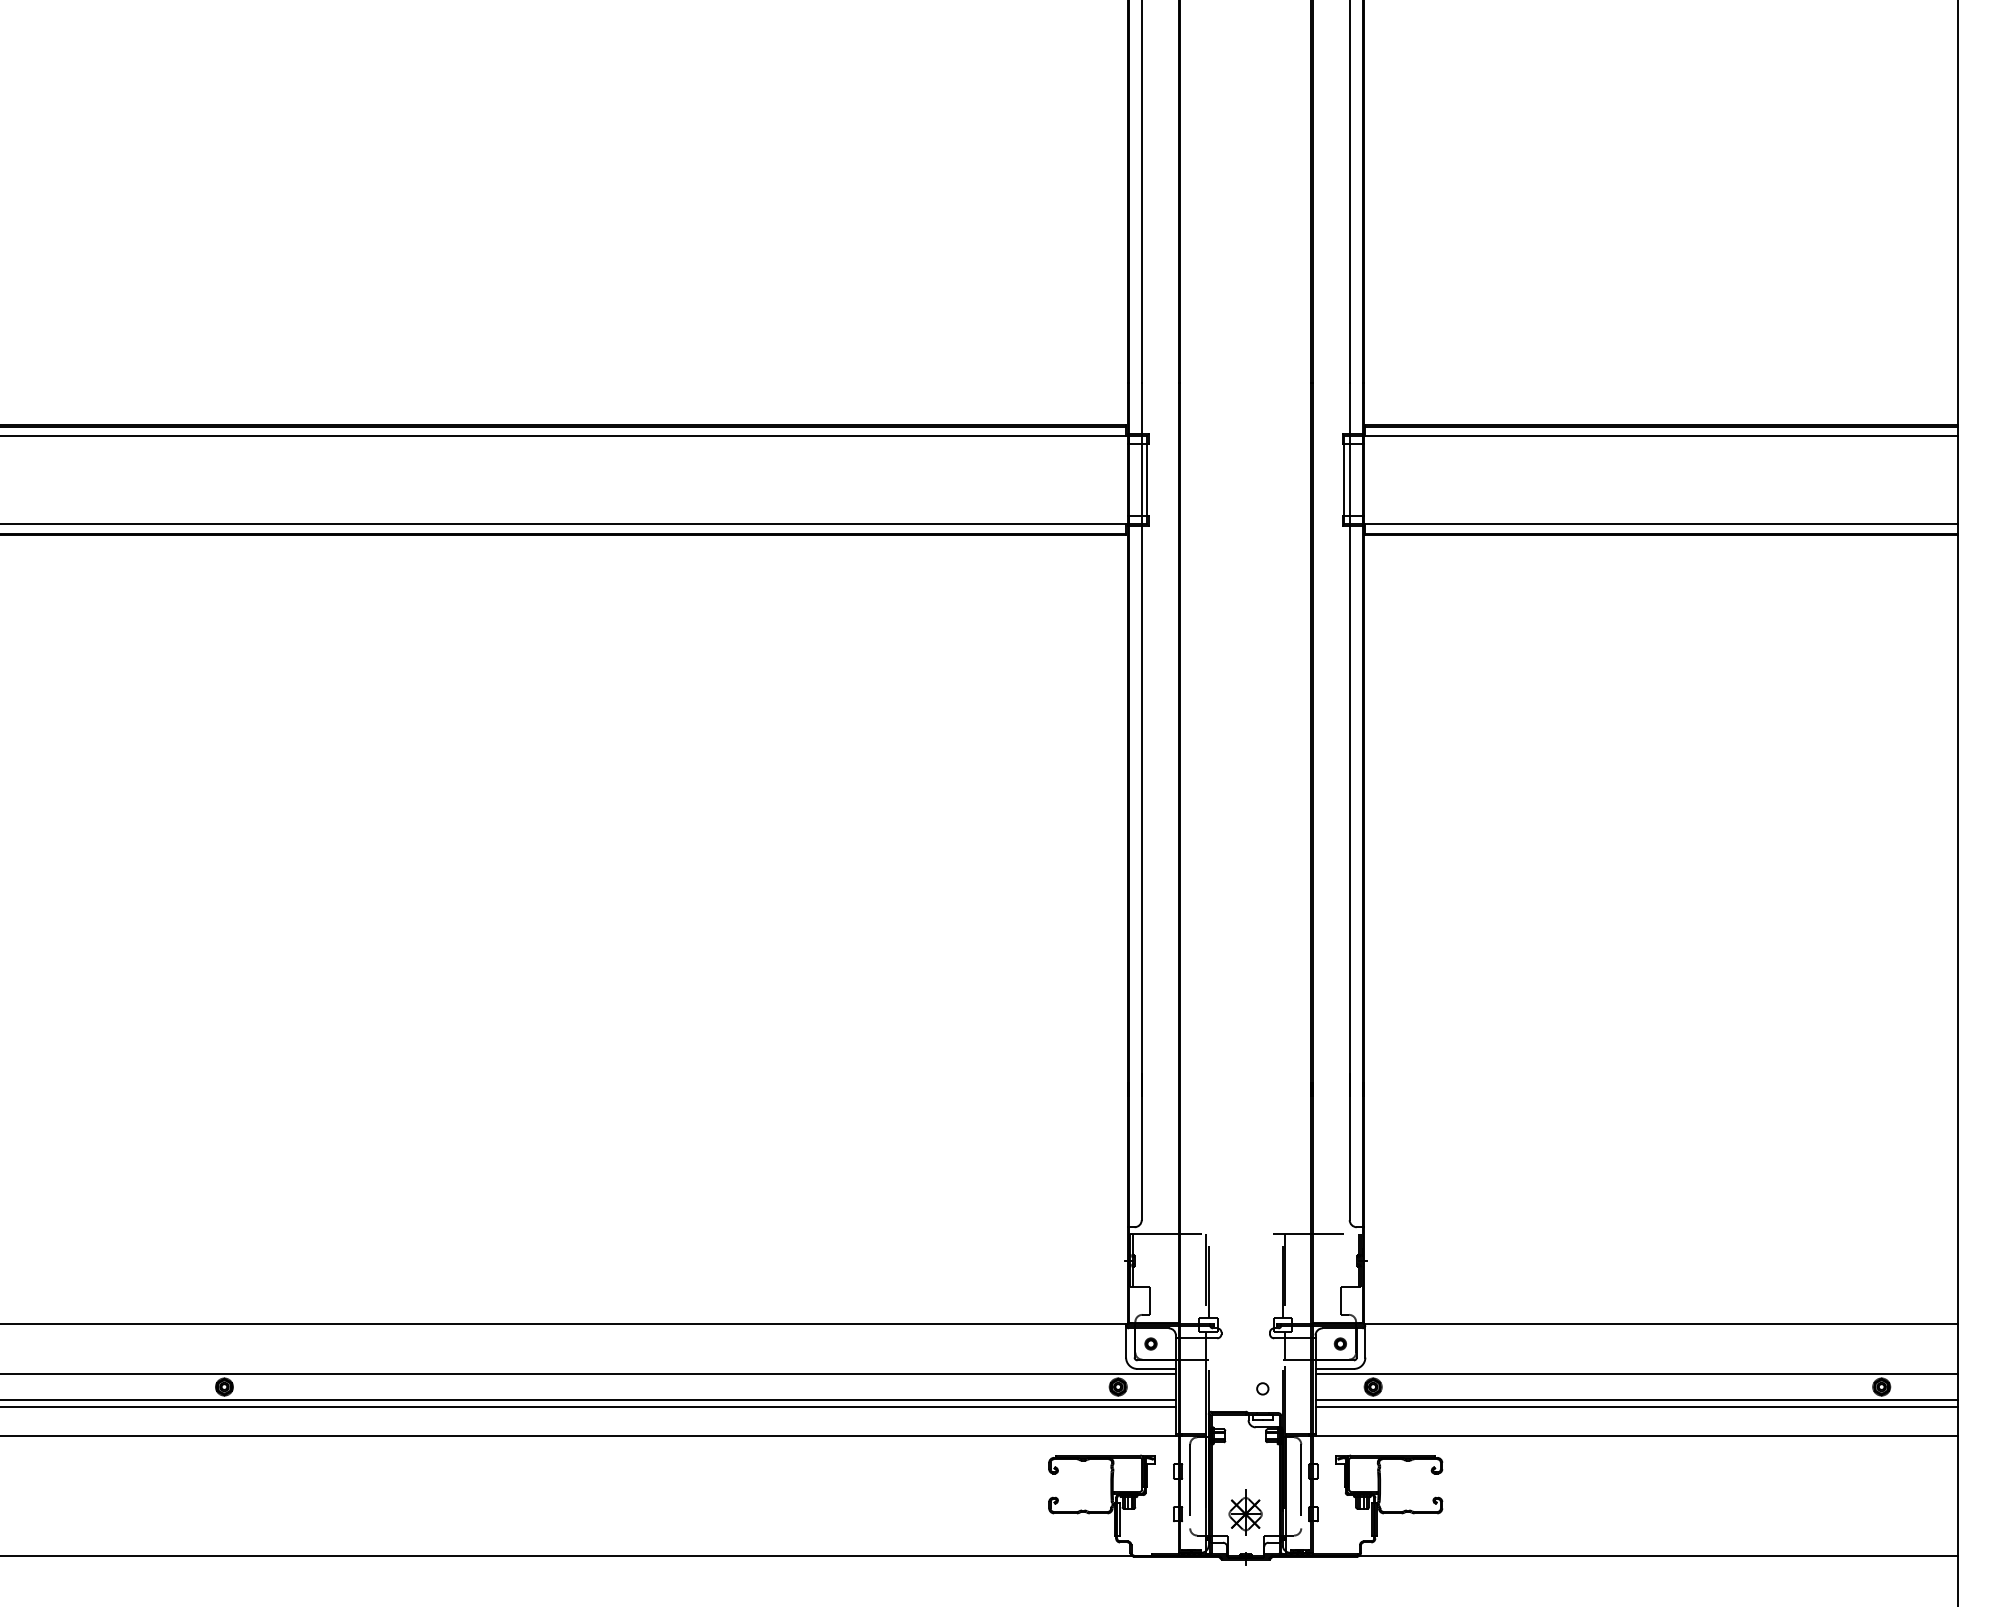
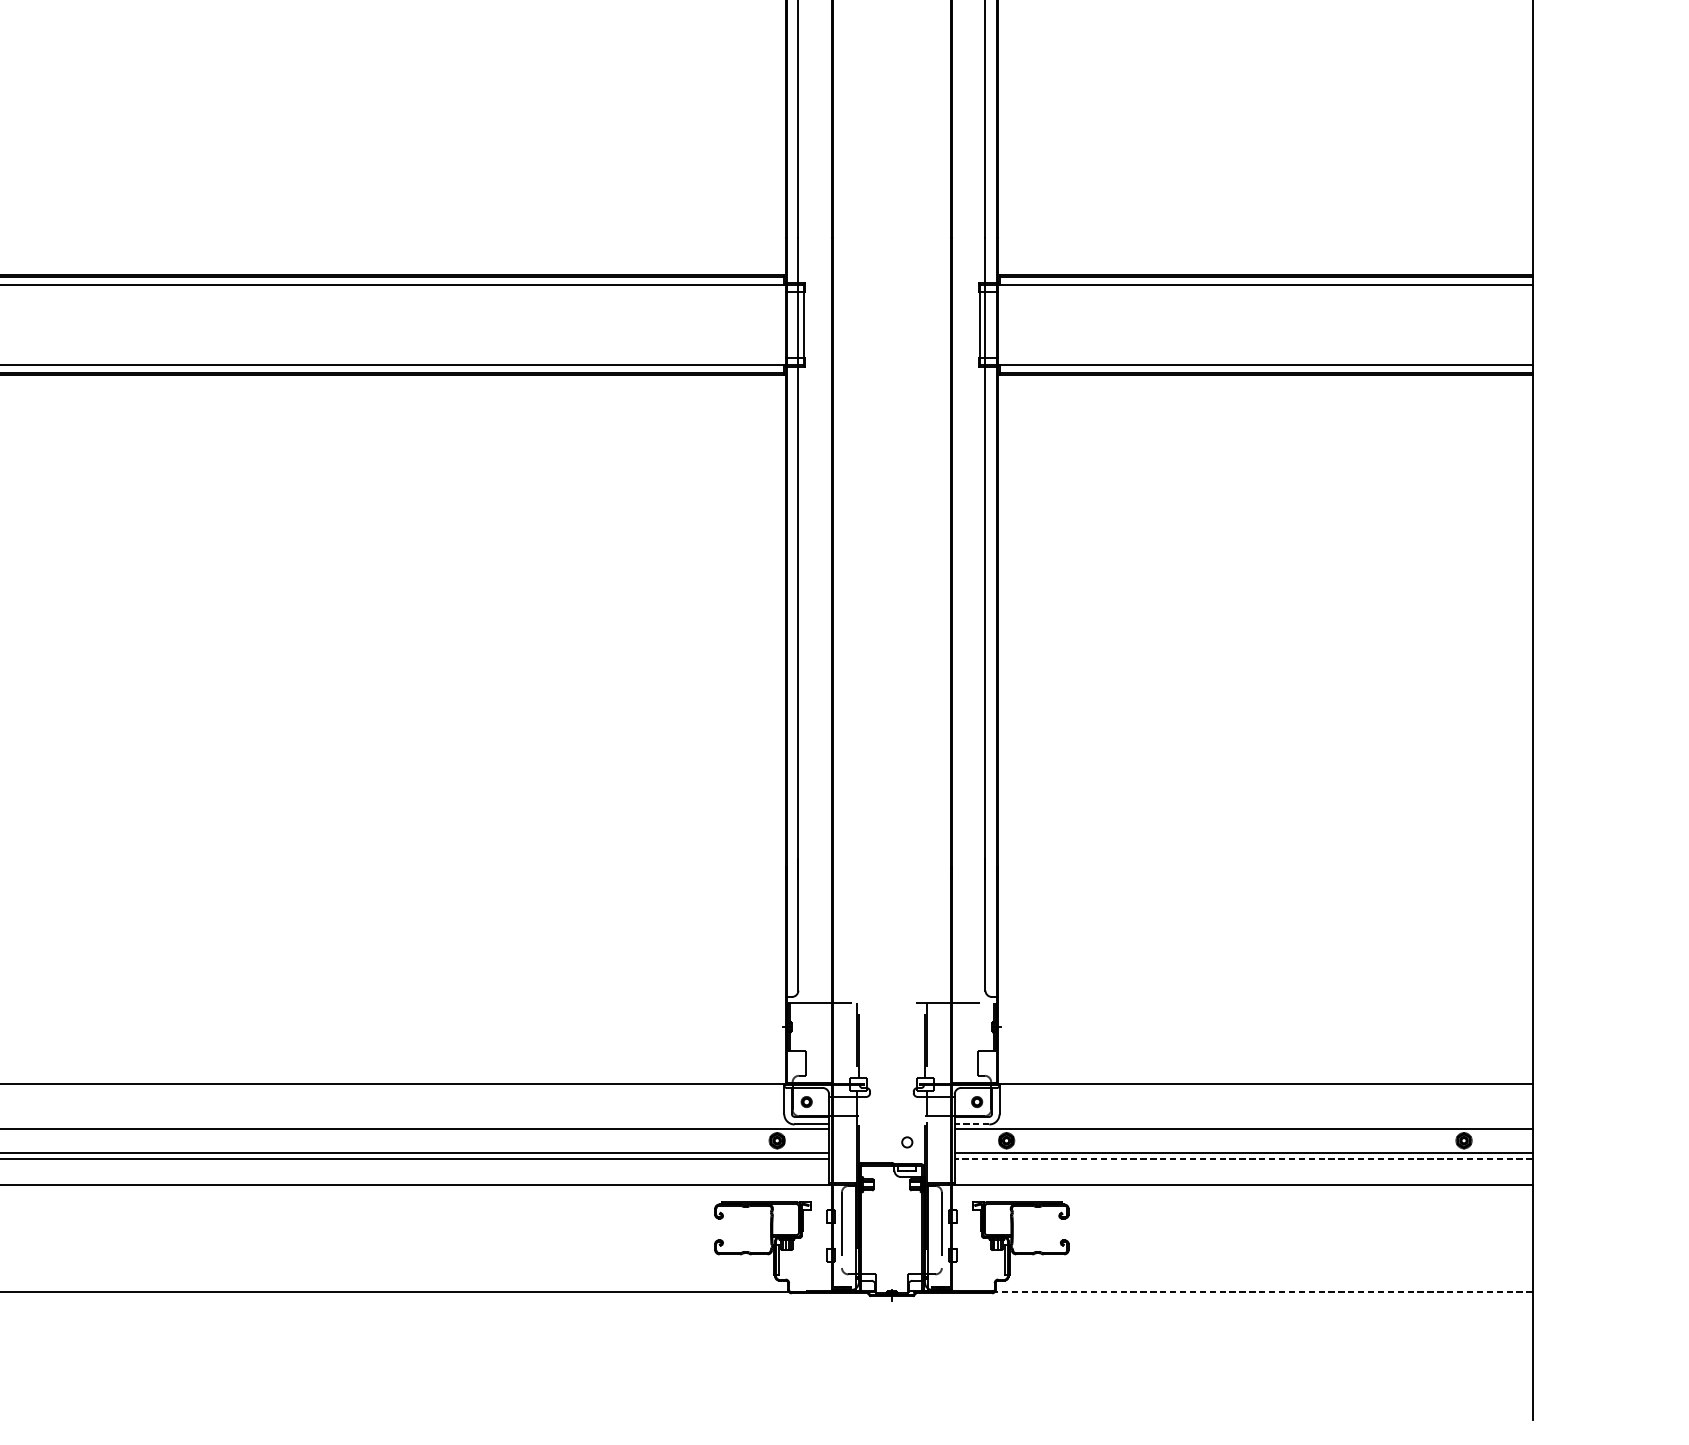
line: (1334, 1368) -> (971, 1124), solid -> dashed
line: (1636, 1407) -> (1243, 1159), solid -> dashed
part: (1245, 1512) -> (891, 1253), removed
line: (1611, 1555) -> (1220, 1292), solid -> dashed

